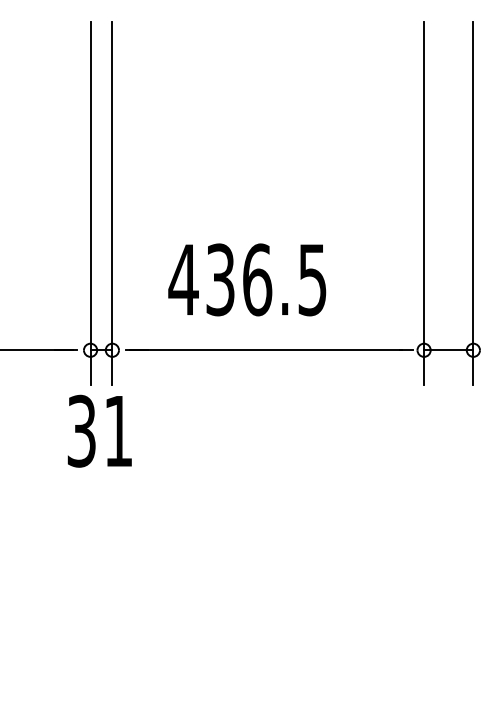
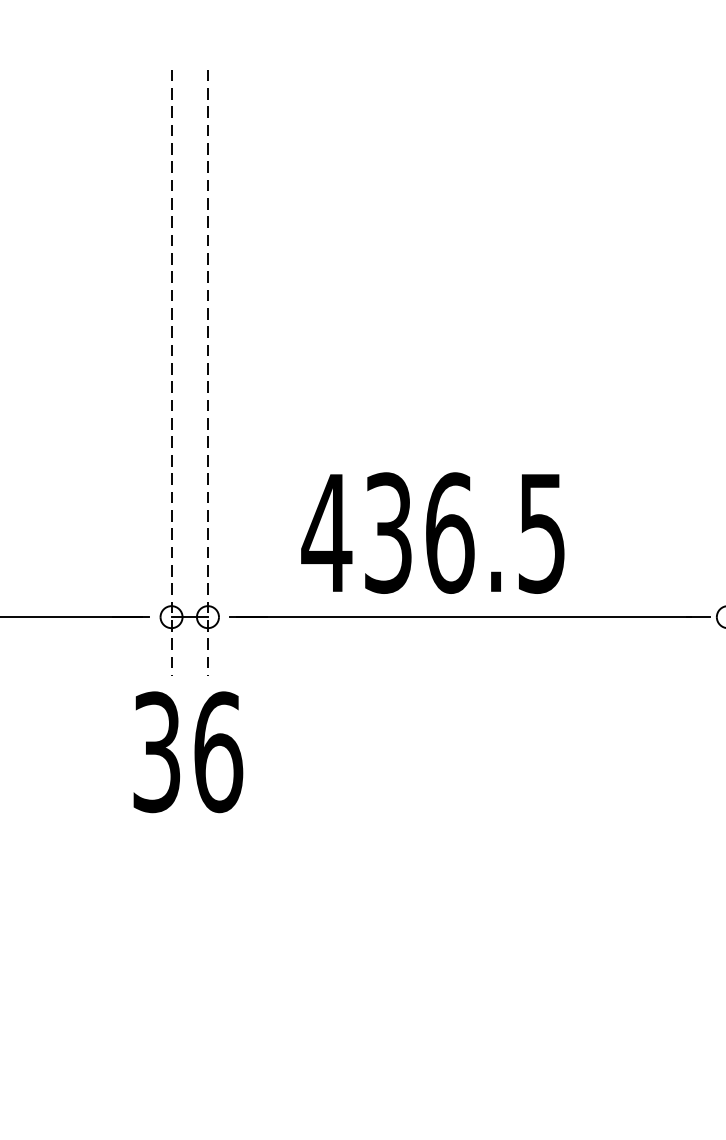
line: (90, 203) -> (171, 372), solid -> dashed
line: (112, 203) -> (208, 372), solid -> dashed
text: (247, 279) -> (433, 532), moved
text: (118, 430) -> (218, 750), 31 -> 36

